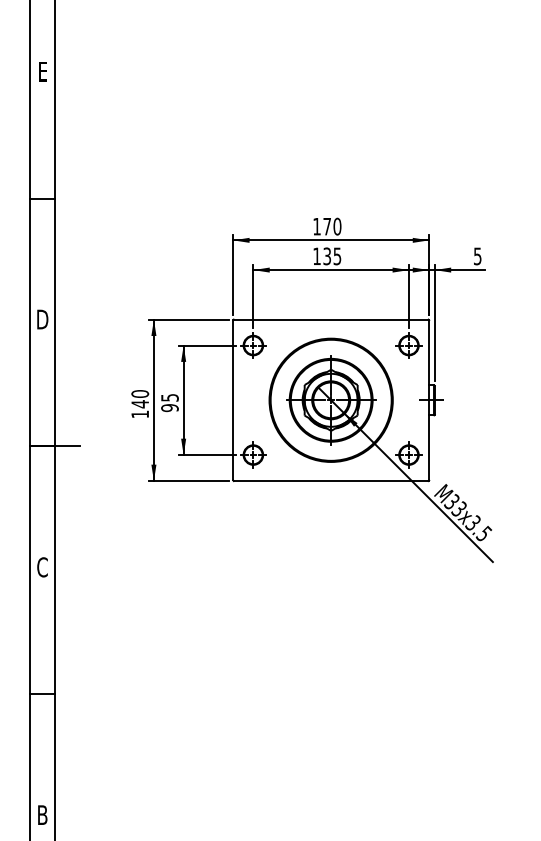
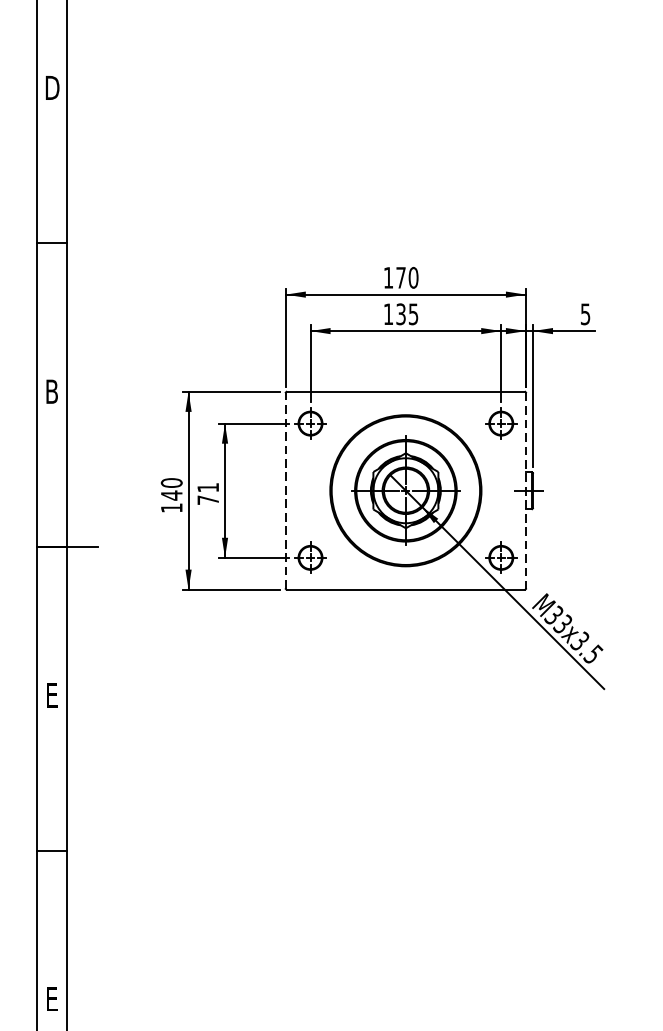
text: (42, 71) -> (51, 87), E -> D
text: (42, 319) -> (51, 391), D -> B
line: (233, 399) -> (286, 489), solid -> dashed
line: (429, 400) -> (526, 490), solid -> dashed
text: (169, 403) -> (207, 494), 95 -> 71
text: (42, 567) -> (51, 695), C -> E
text: (42, 814) -> (51, 998), B -> E

